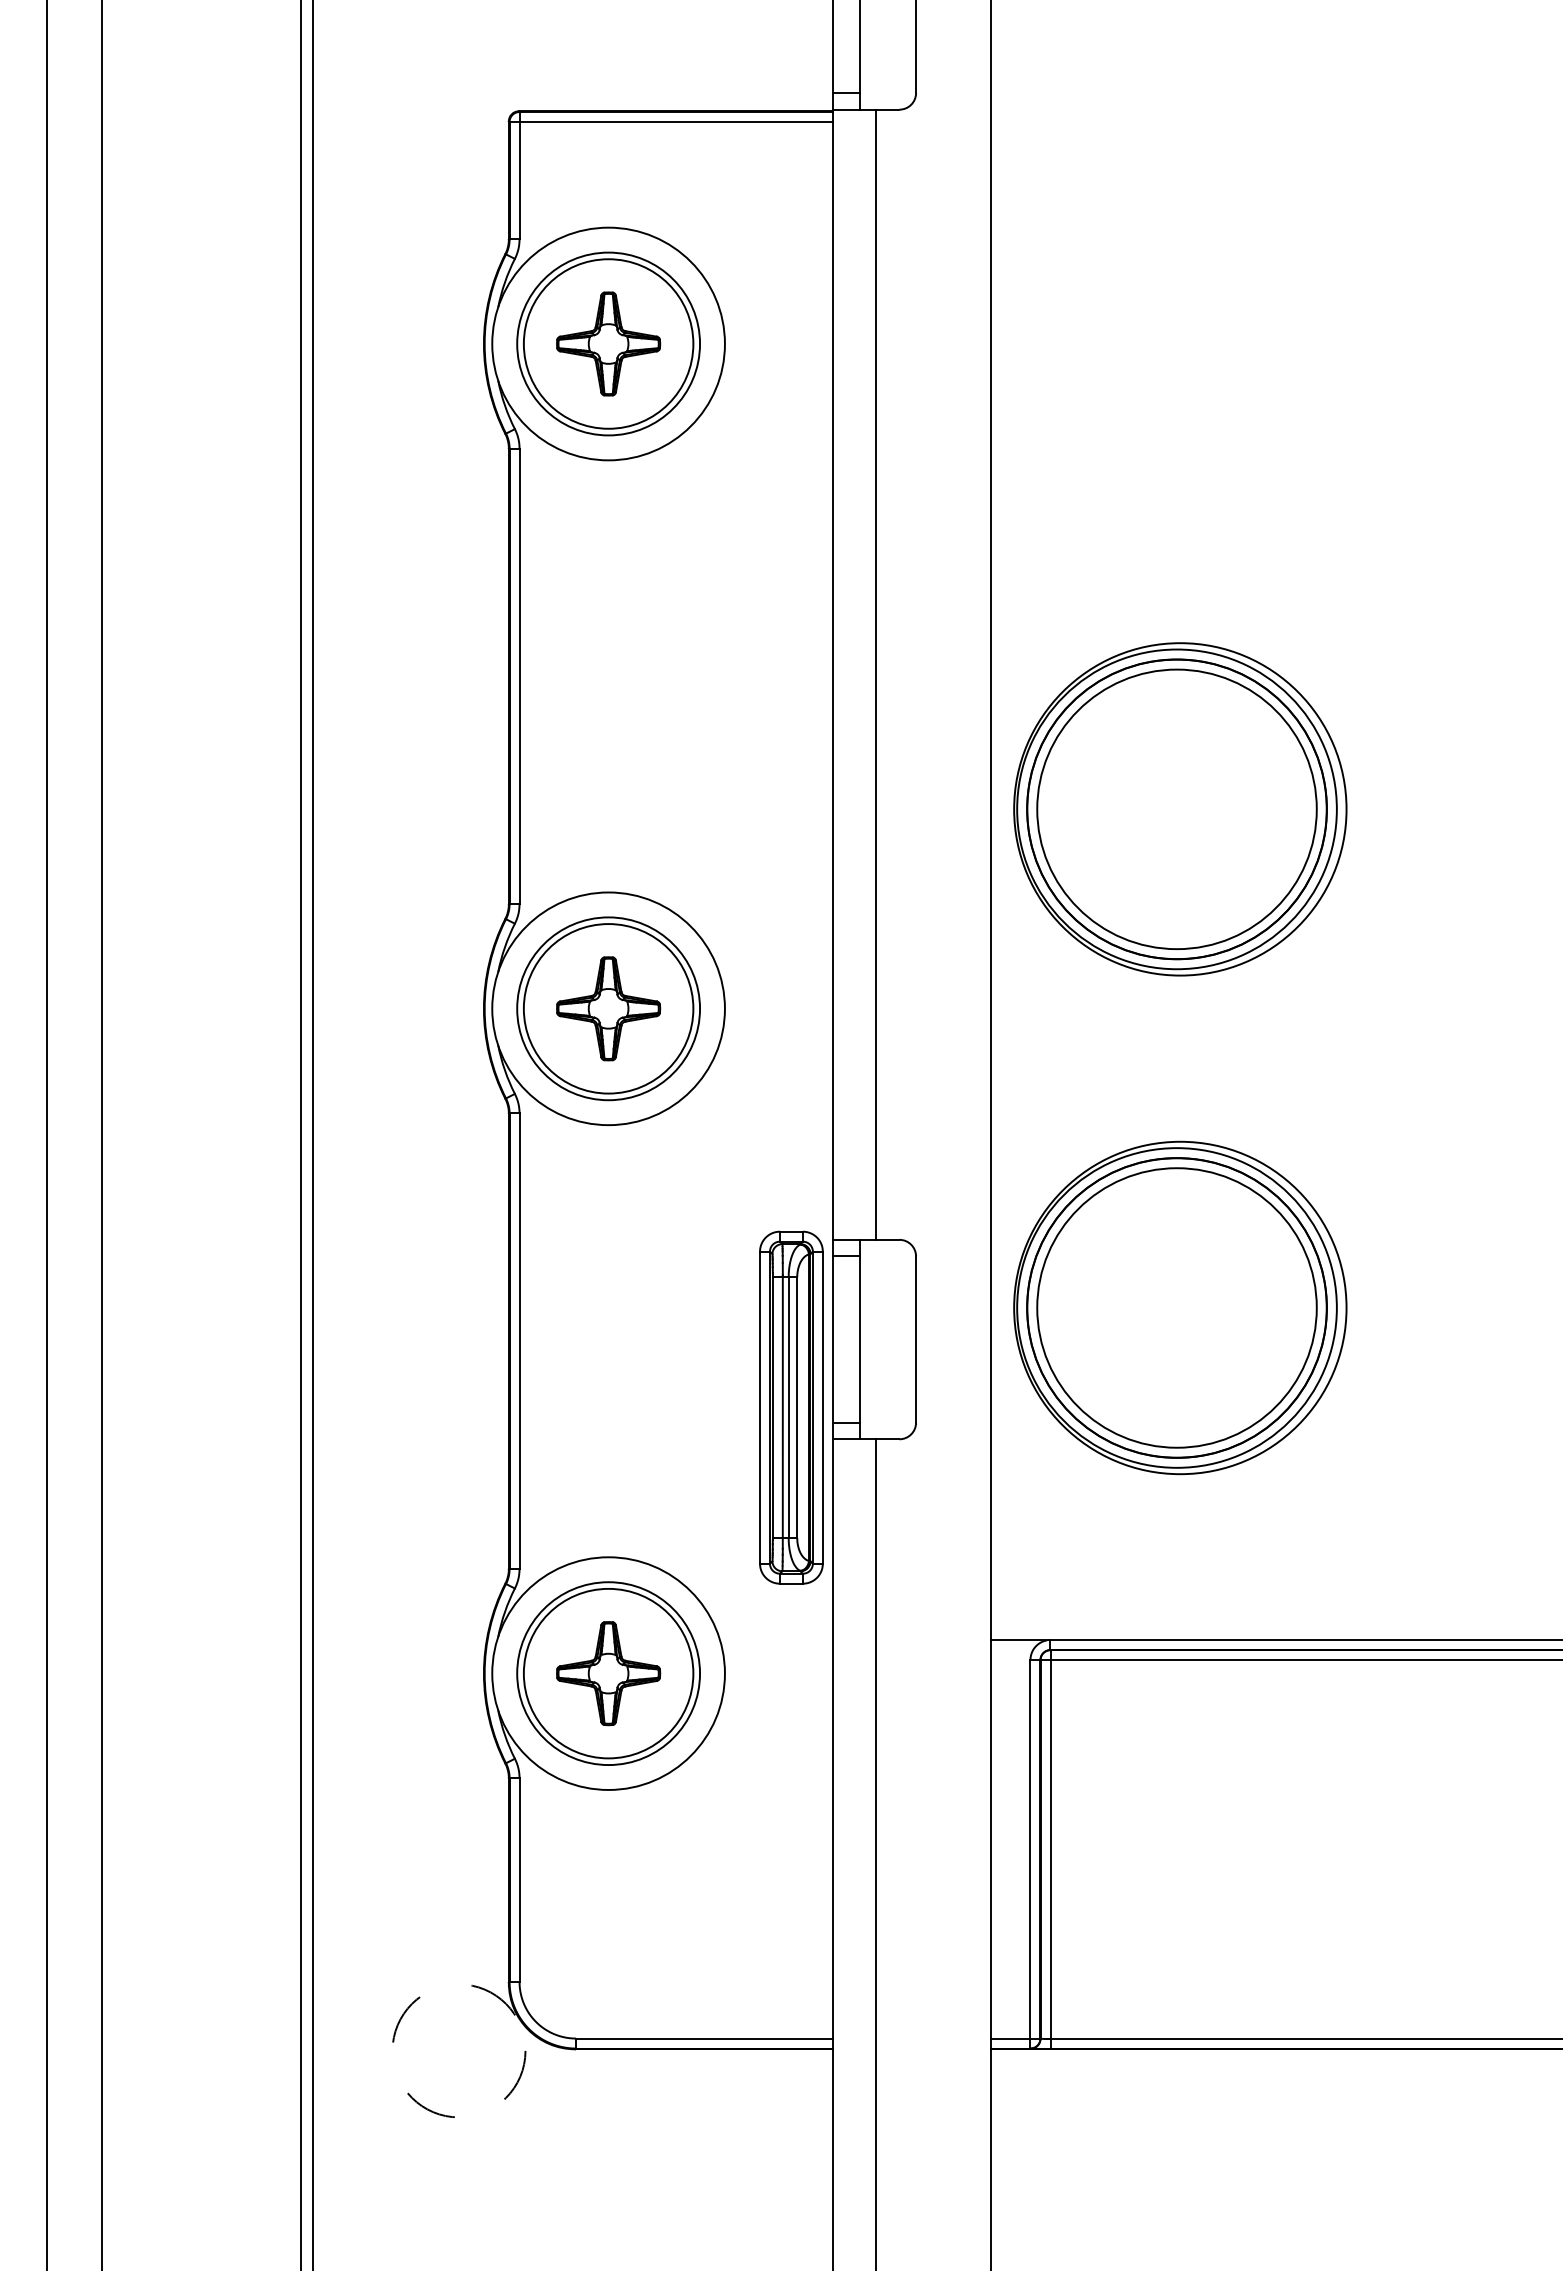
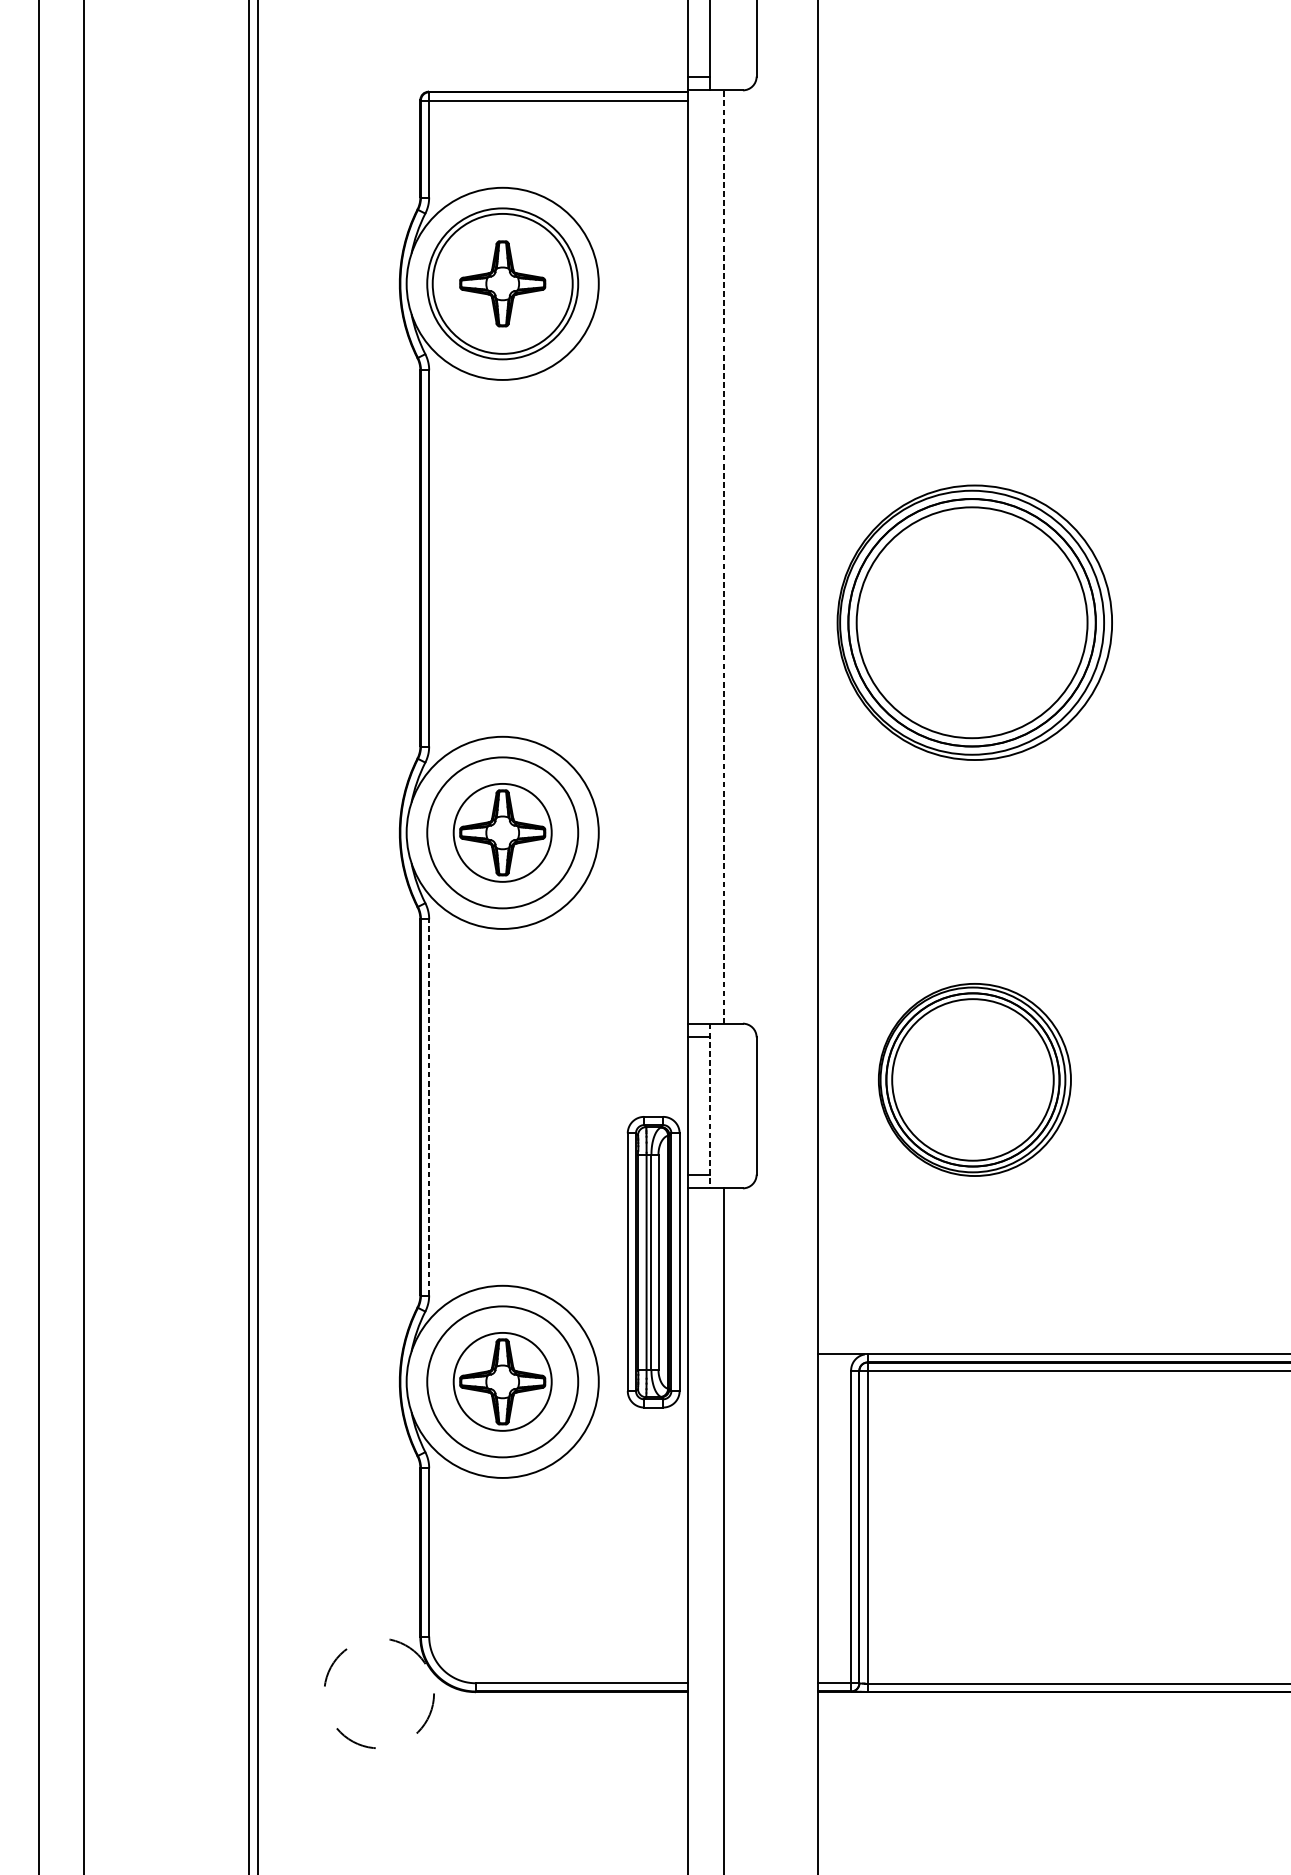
line: (876, 674) -> (723, 556), solid -> dashed
part: (1180, 809) -> (974, 622), moved
circle: (608, 1008) -> (502, 832), size x0.7
part: (1180, 1307) -> (974, 1079), size x0.7
line: (859, 1339) -> (709, 1105), solid -> dashed
line: (519, 1341) -> (429, 1107), solid -> dashed
part: (791, 1407) -> (653, 1262), moved
circle: (608, 1673) -> (502, 1381), size x0.7

